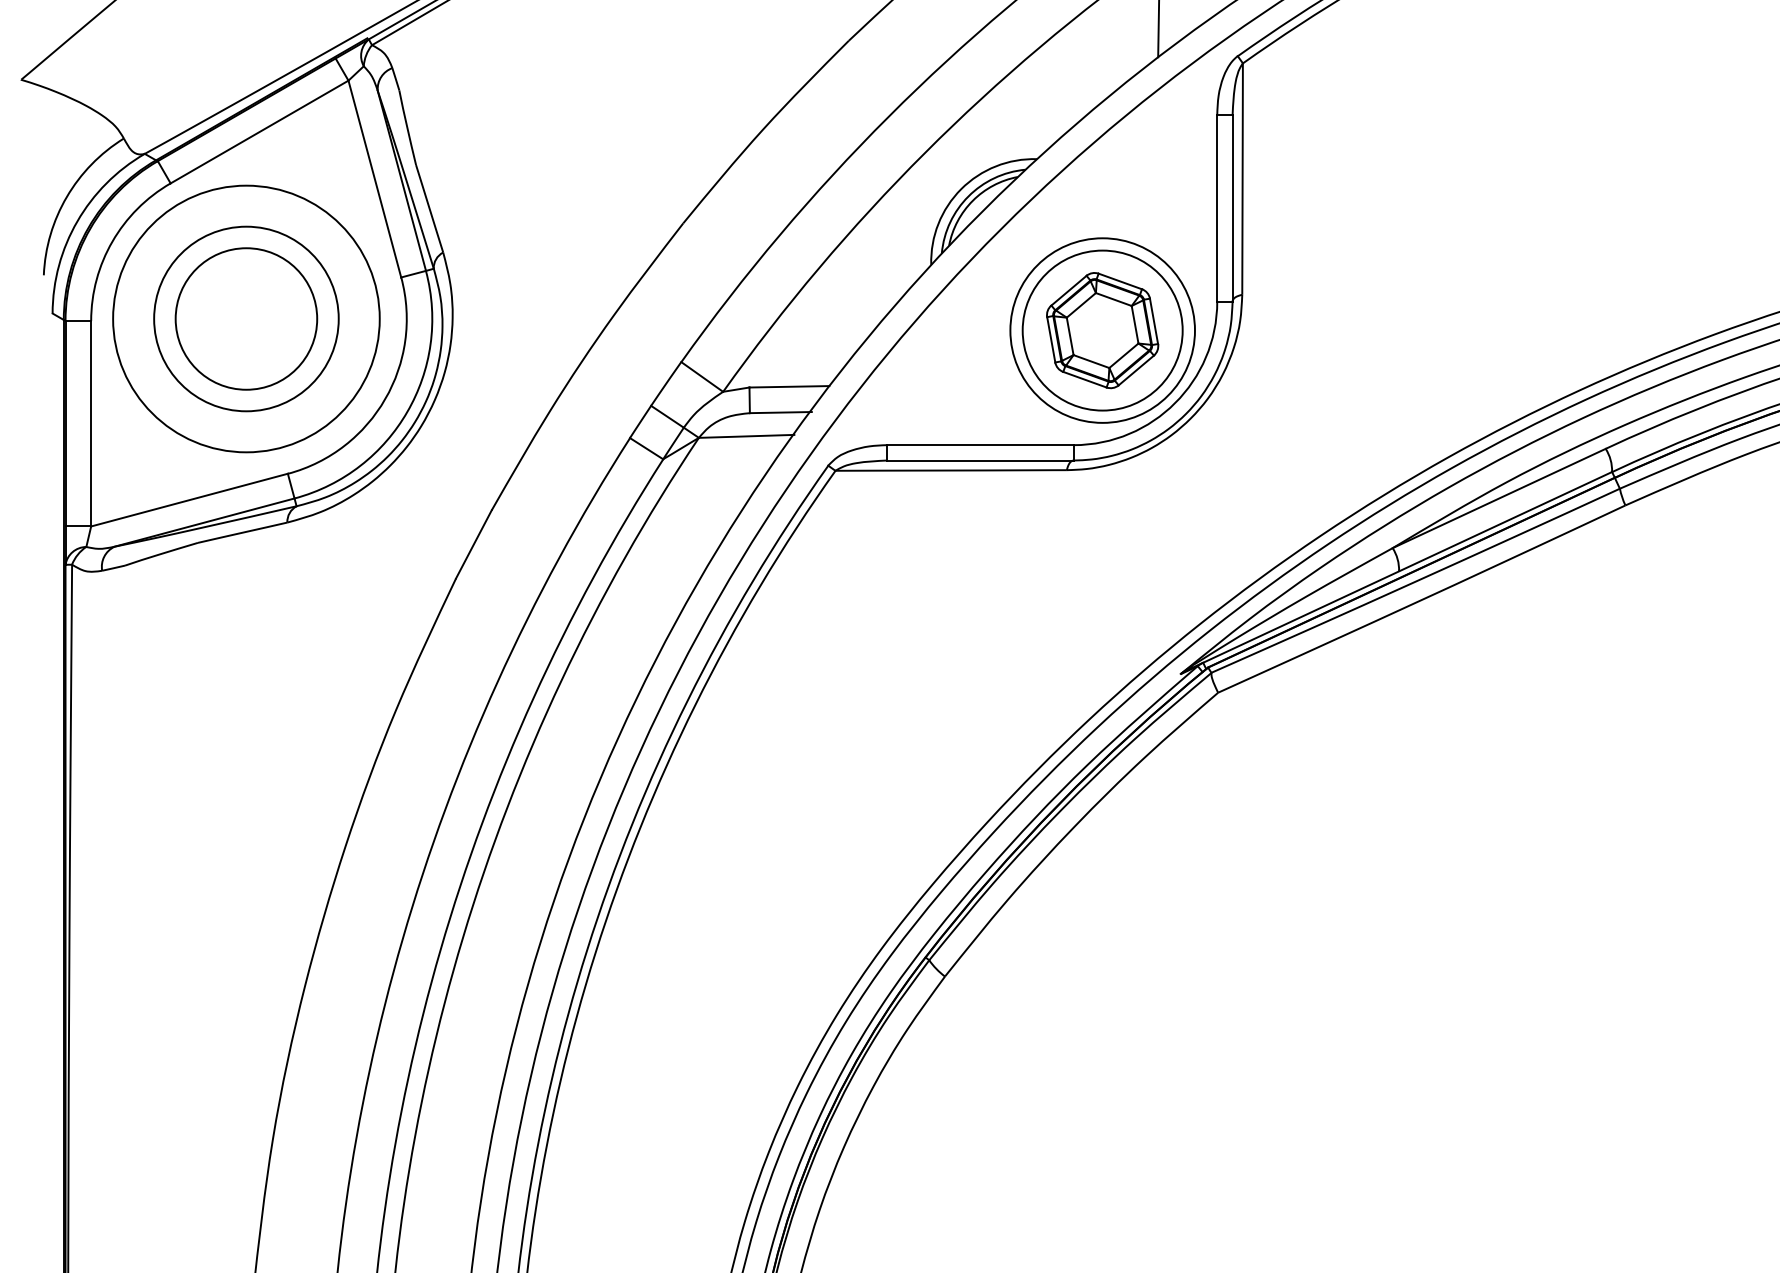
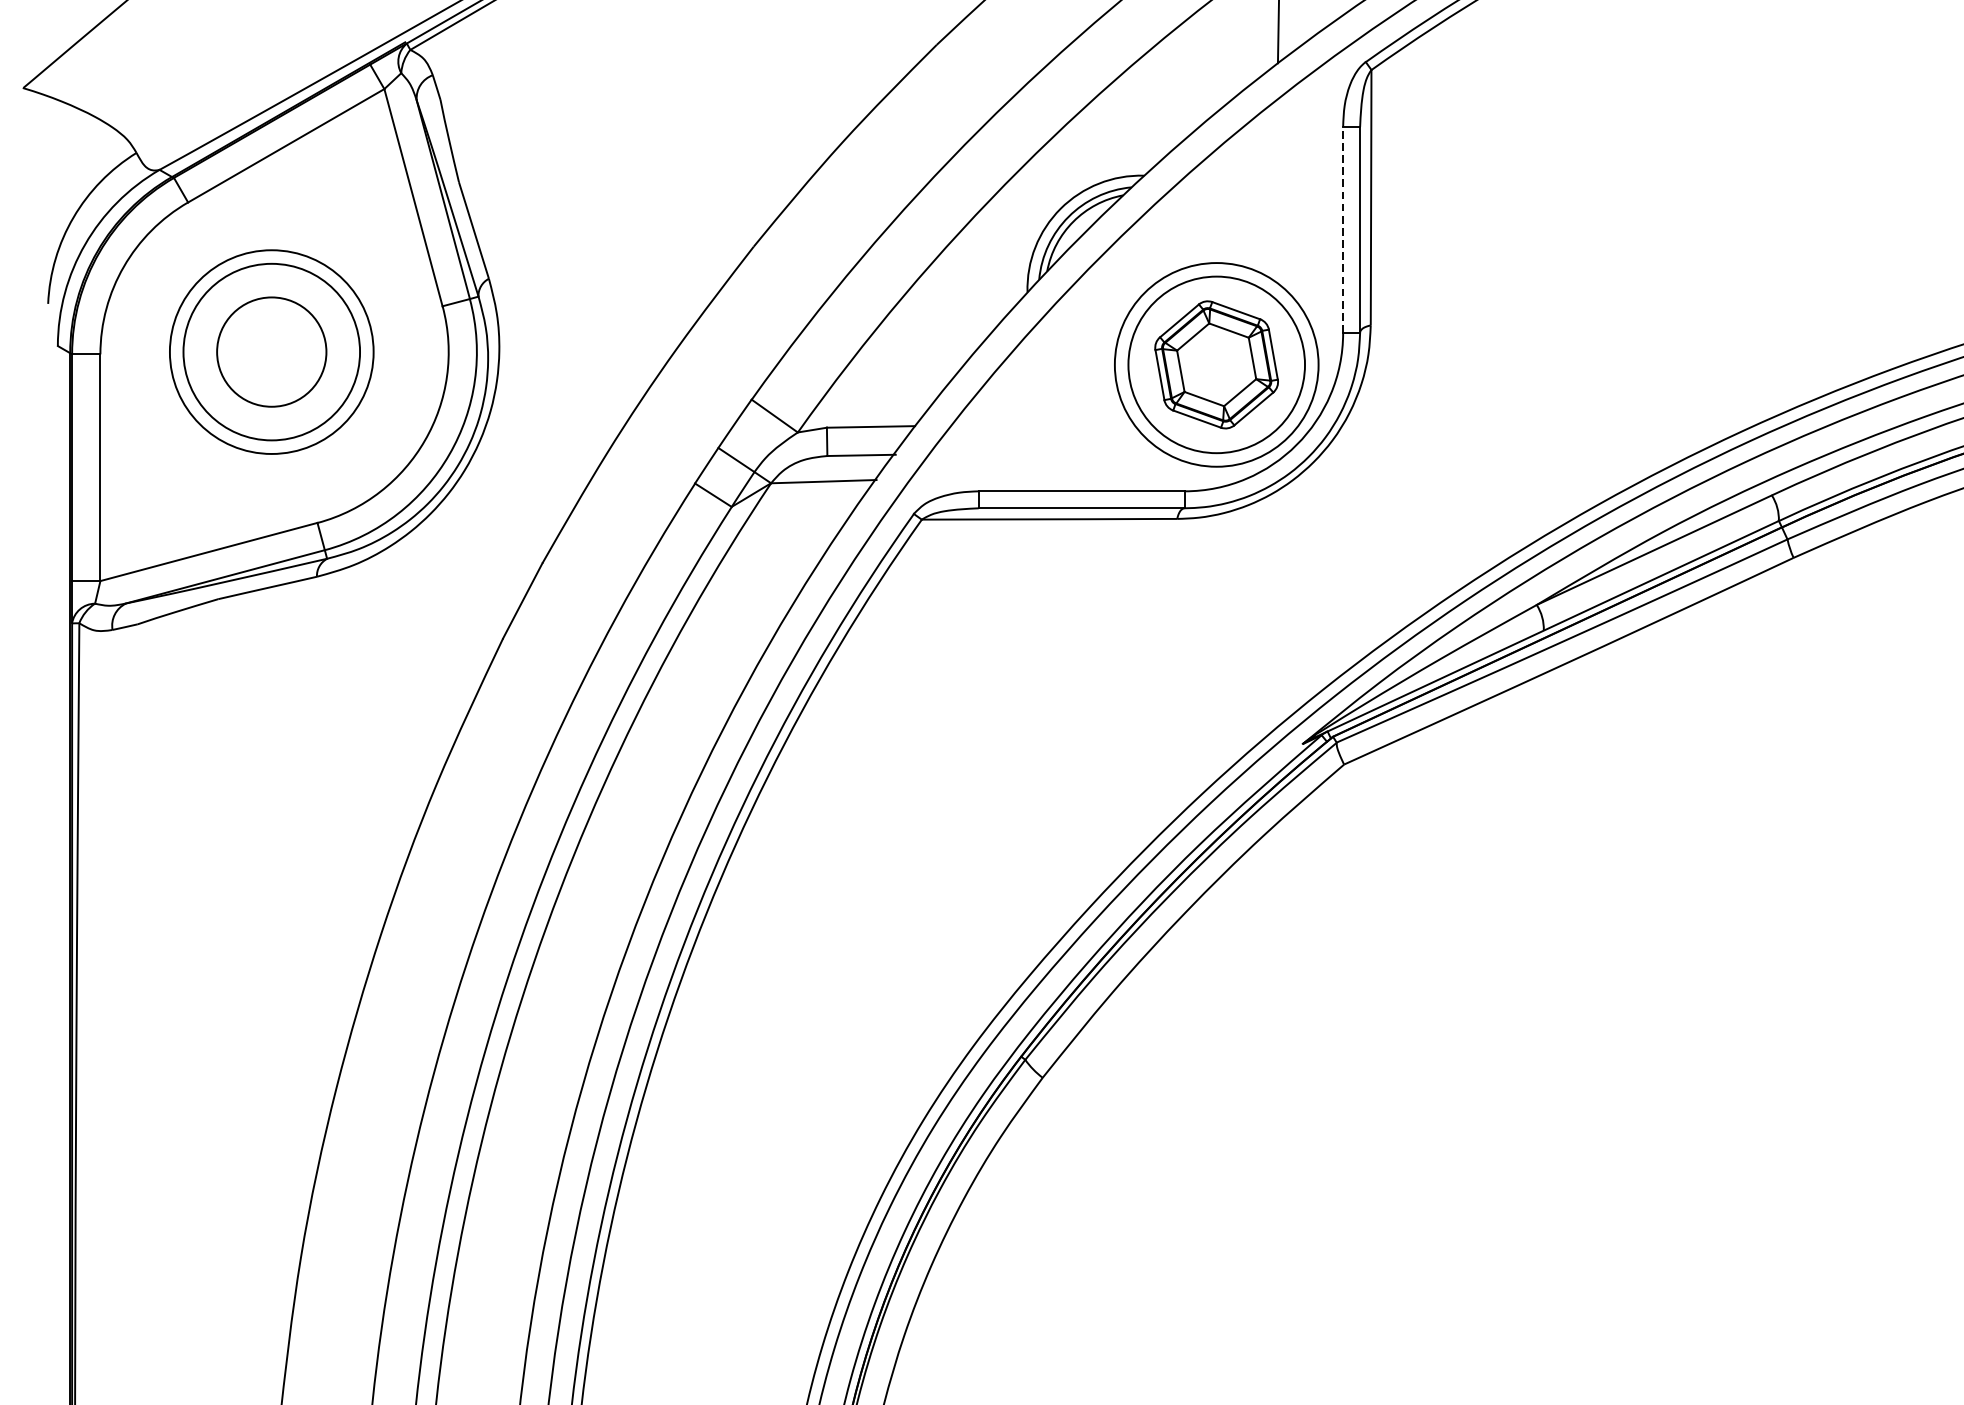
line: (1217, 207) -> (1343, 229), solid -> dashed
circle: (246, 318) -> (271, 351), size x0.6
circle: (246, 318) -> (271, 351), size x0.7

